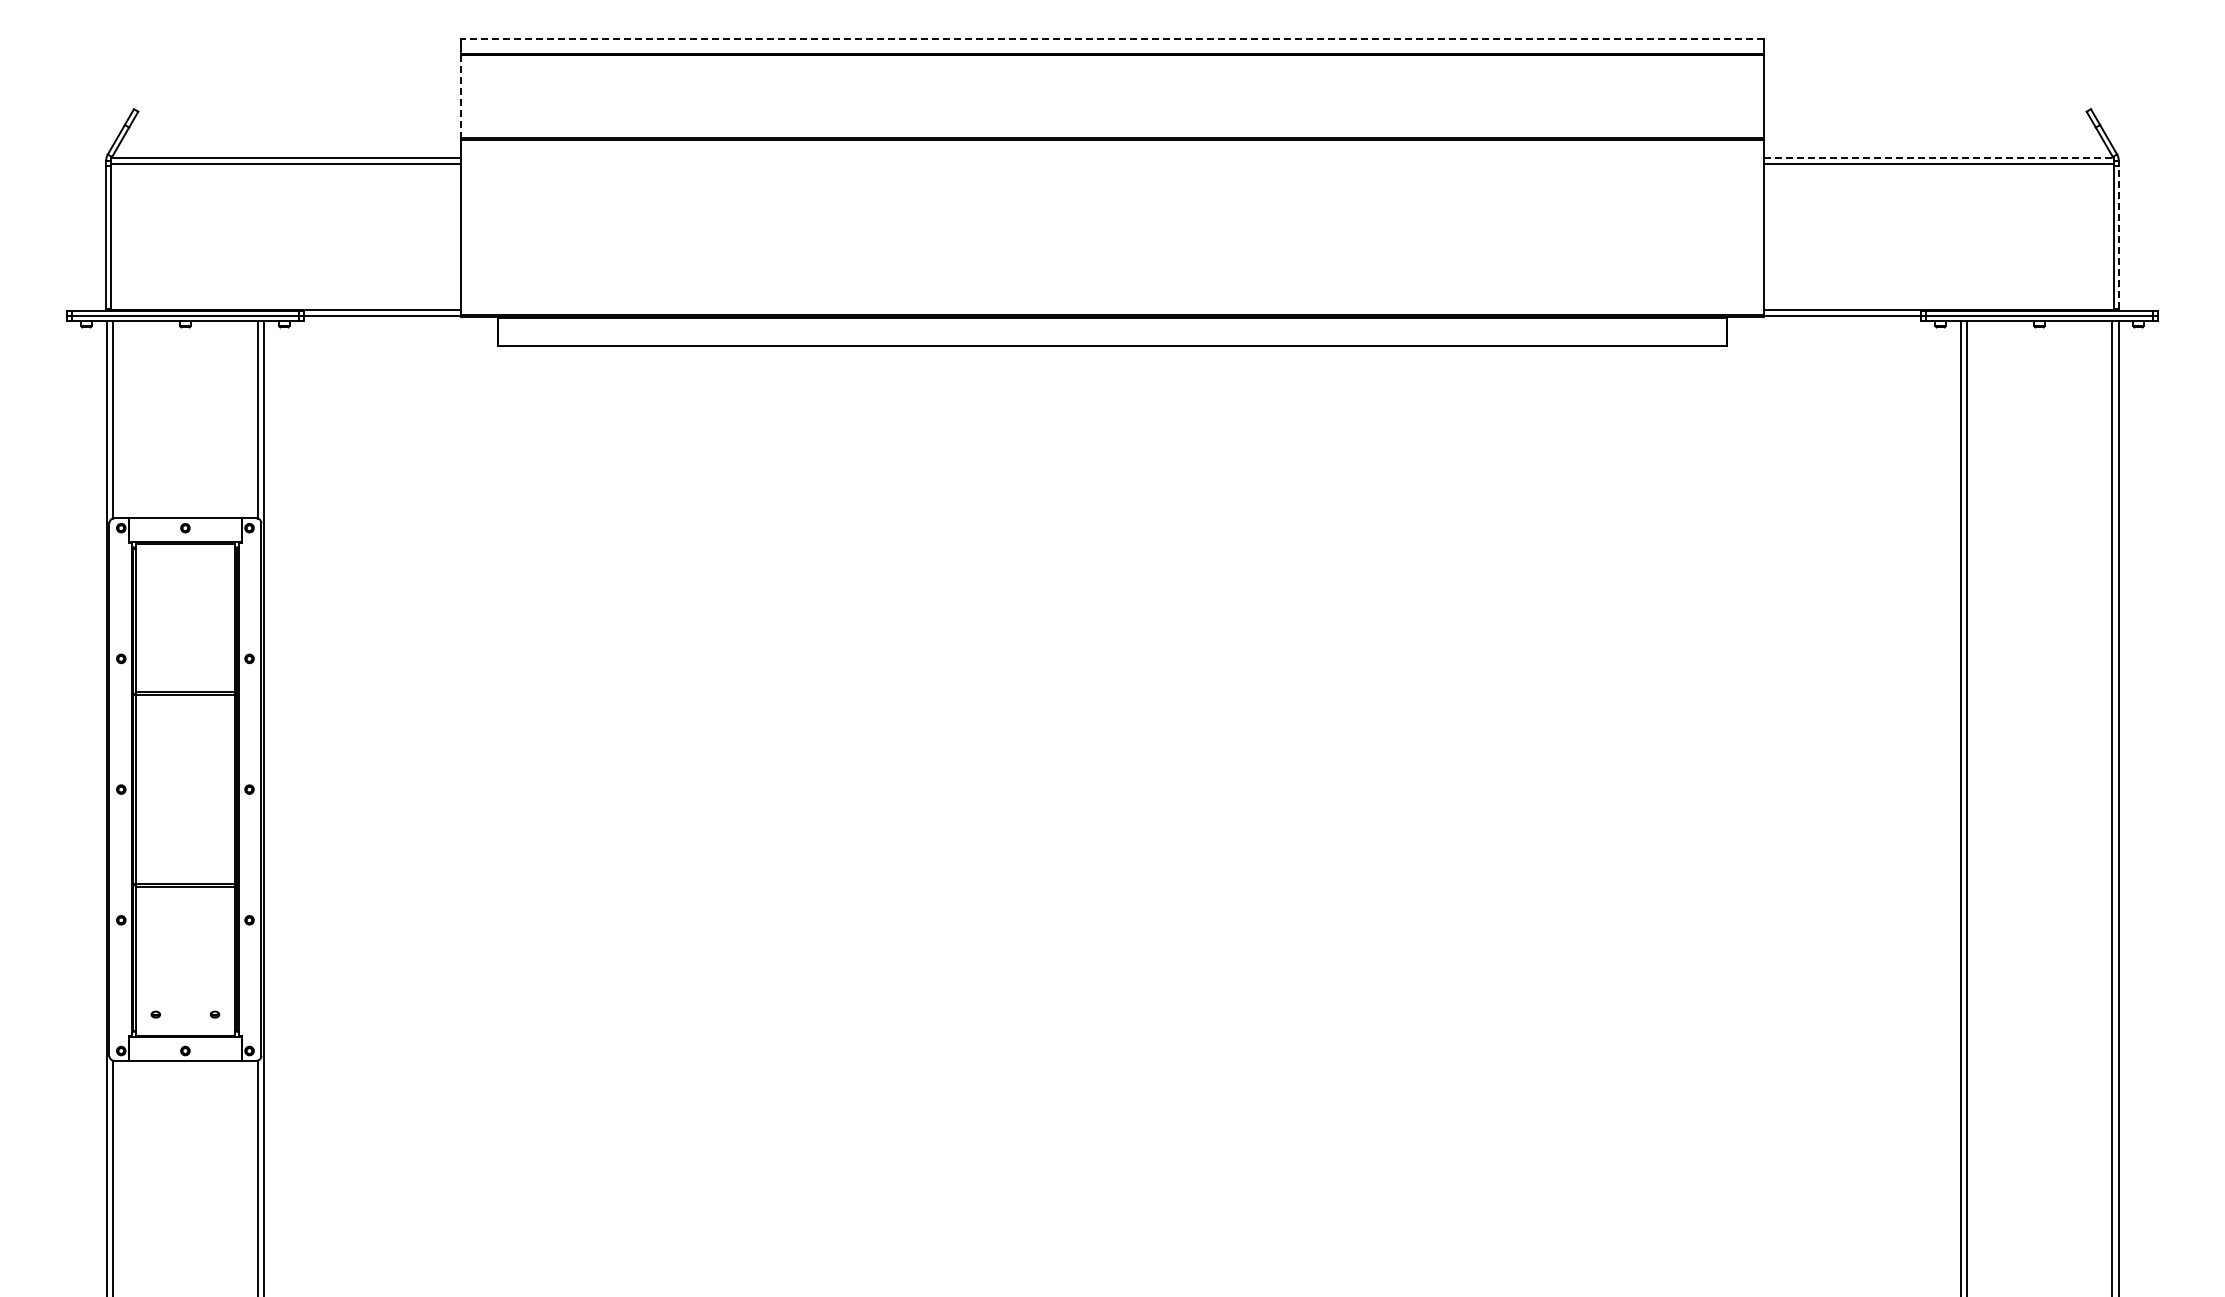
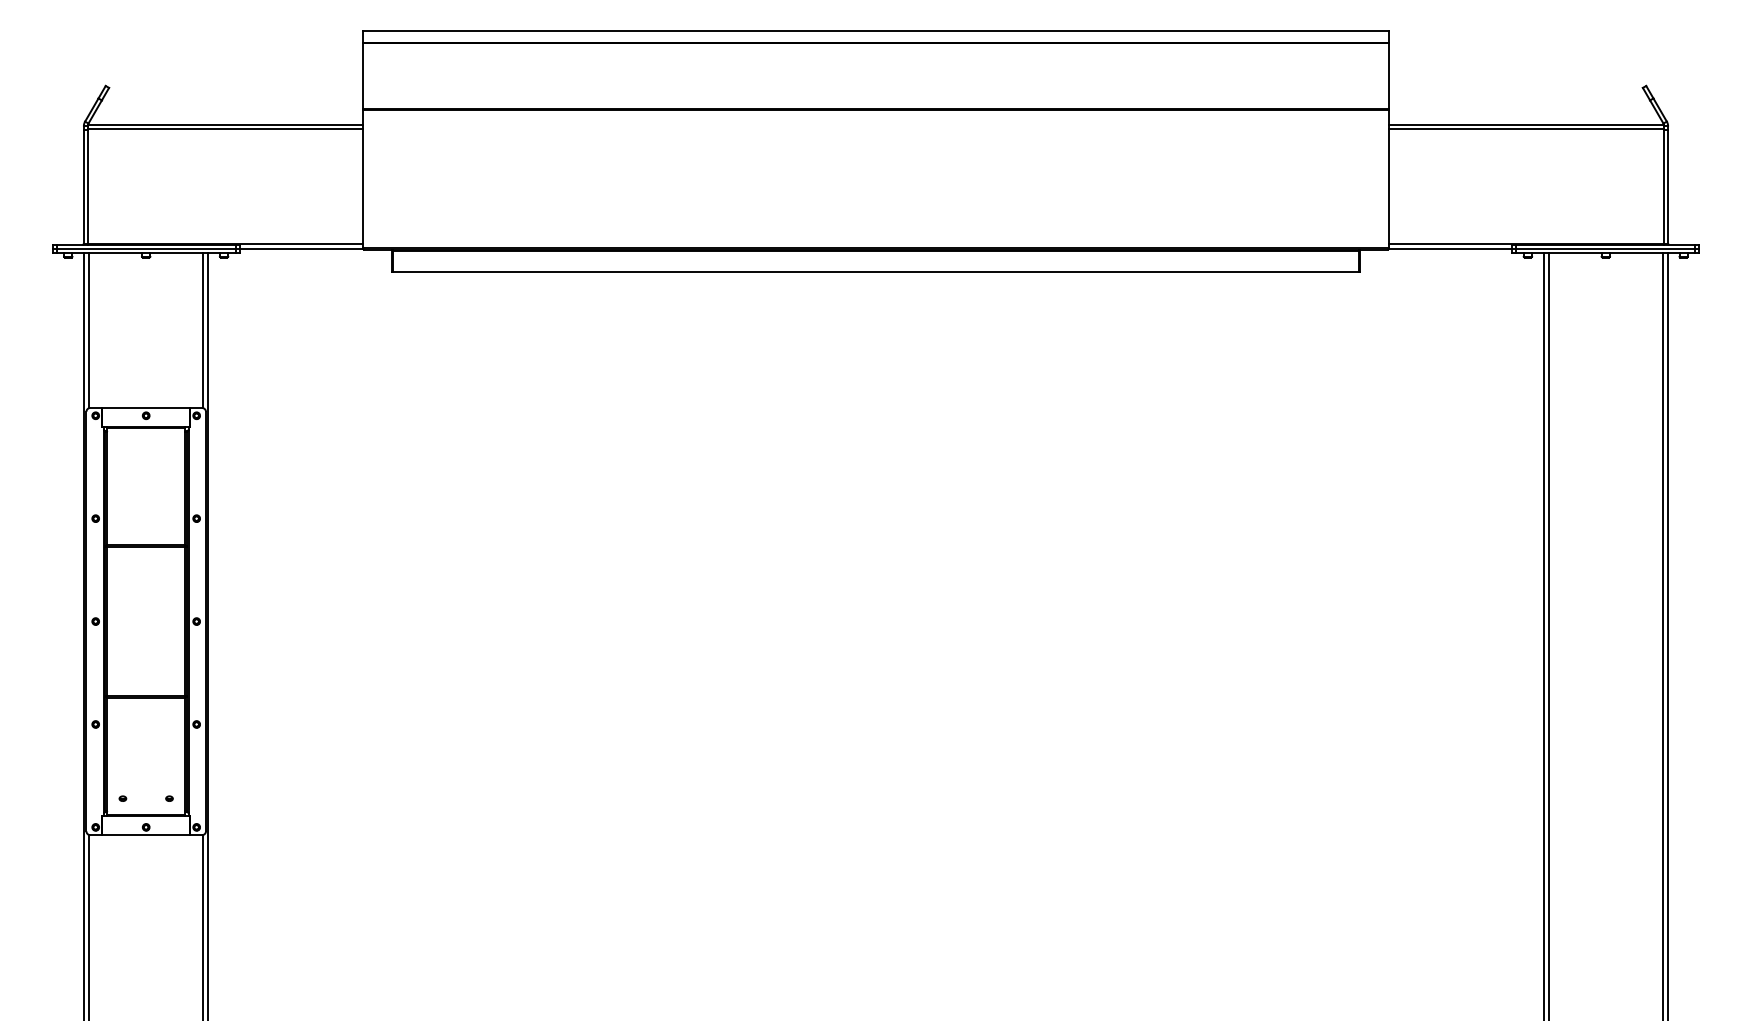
line: (1112, 39) -> (876, 31), dashed -> solid
line: (461, 96) -> (363, 75), dashed -> solid
line: (1939, 158) -> (1527, 124), dashed -> solid
line: (2118, 237) -> (1667, 186), dashed -> solid

